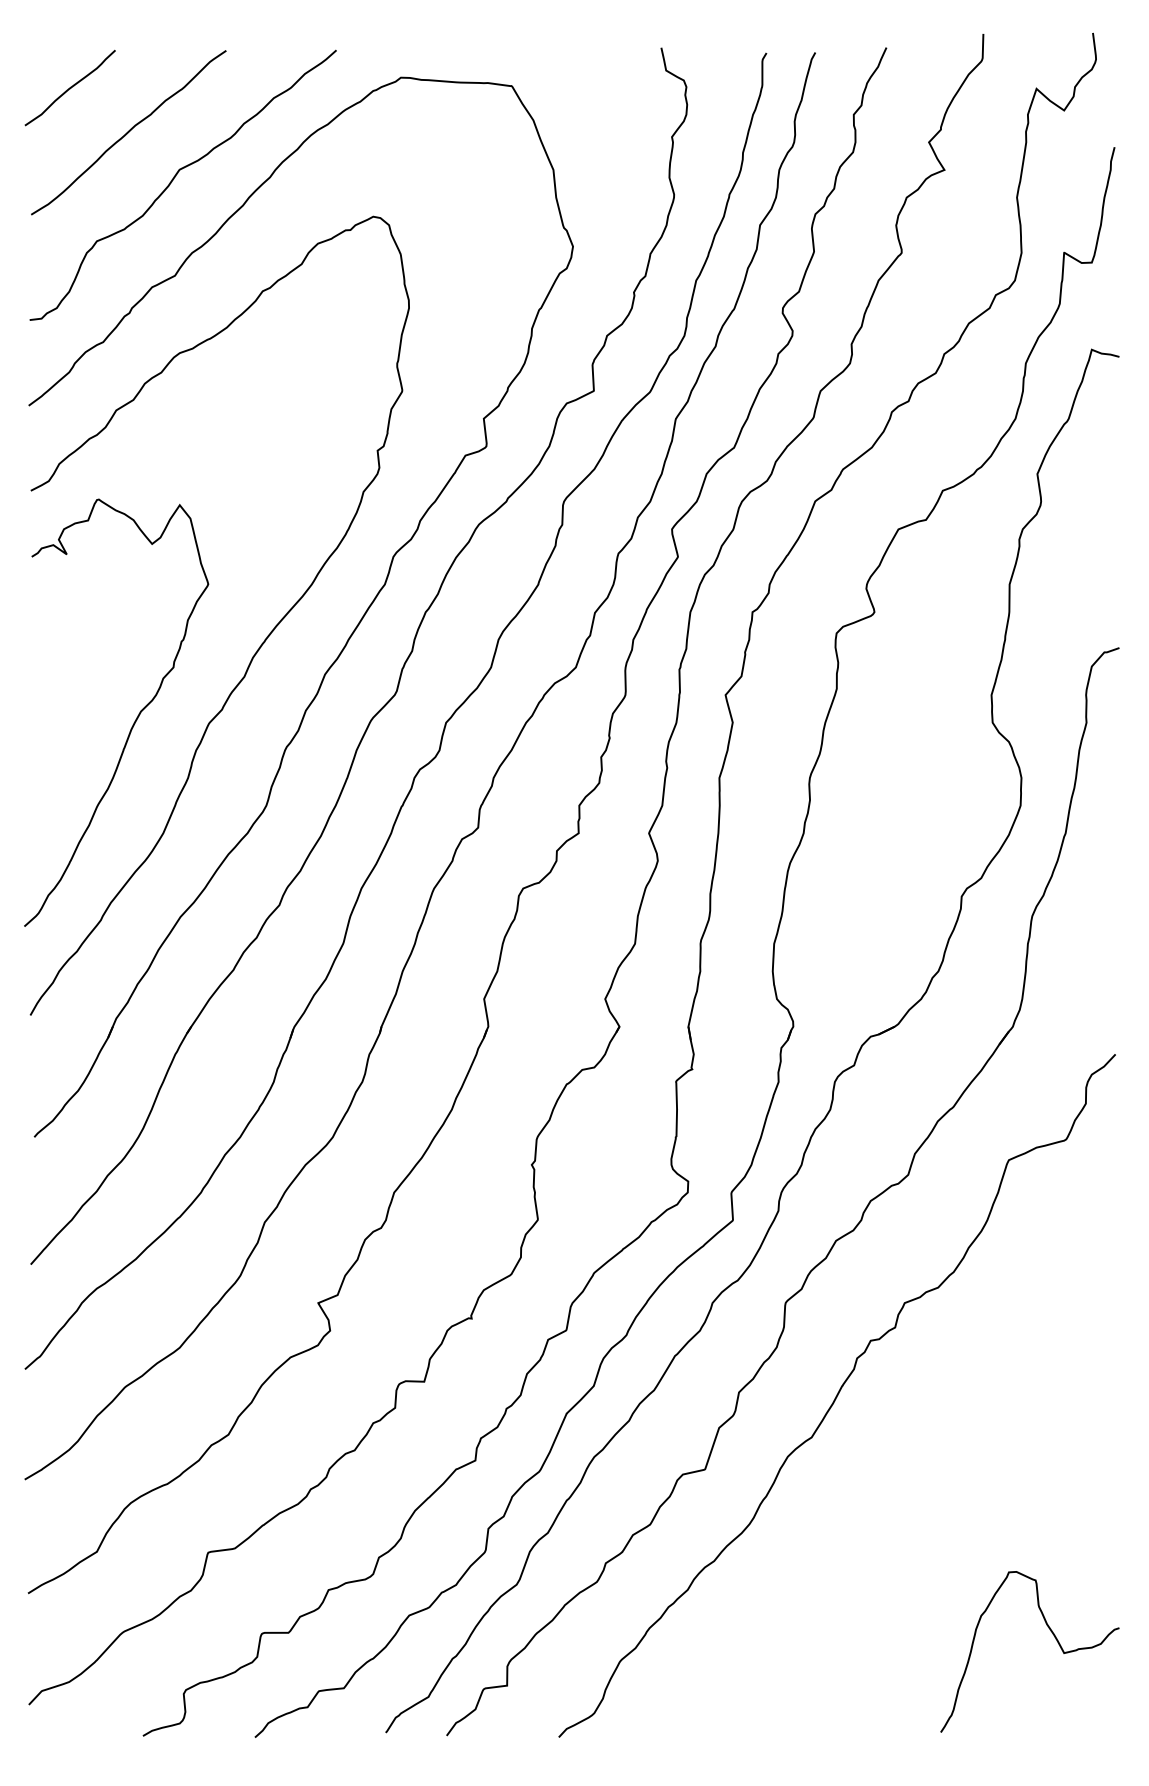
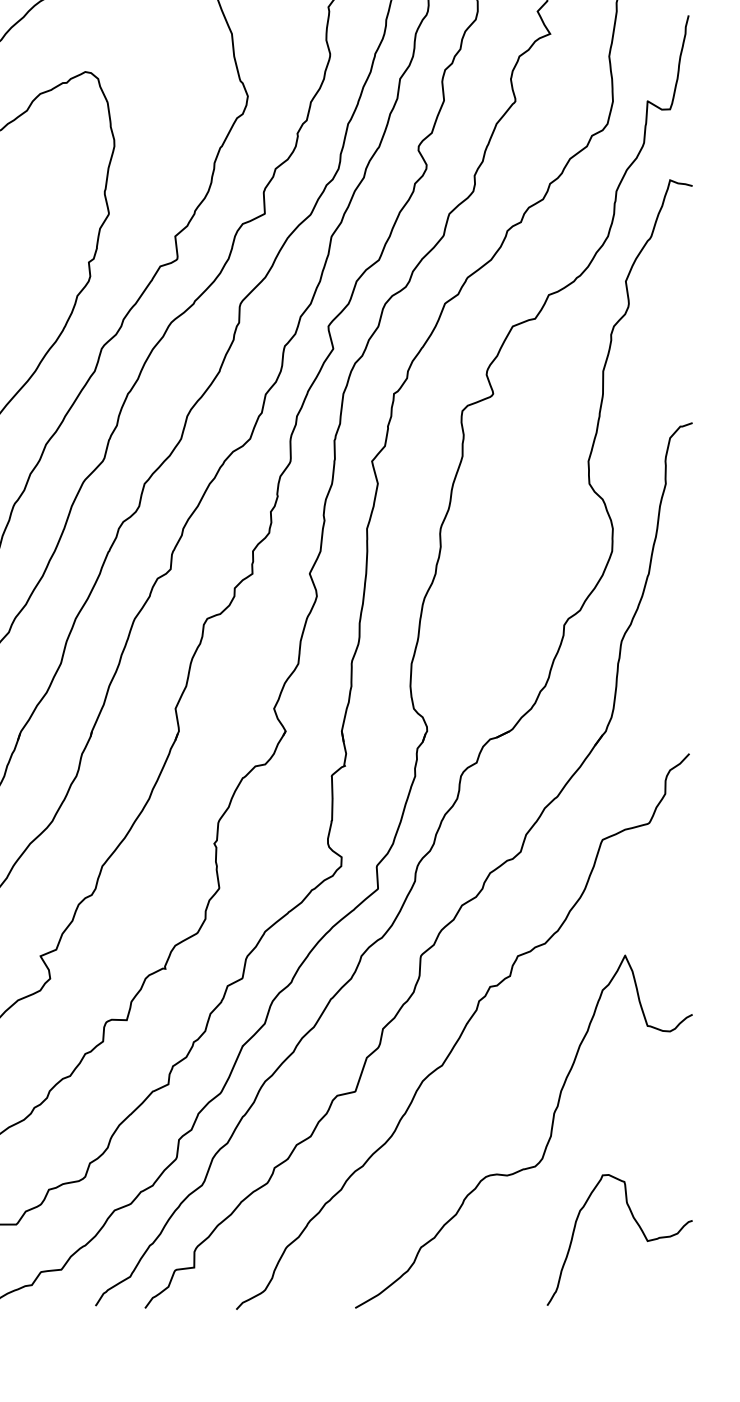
curve: (940, 1532) -> (546, 1142), added

